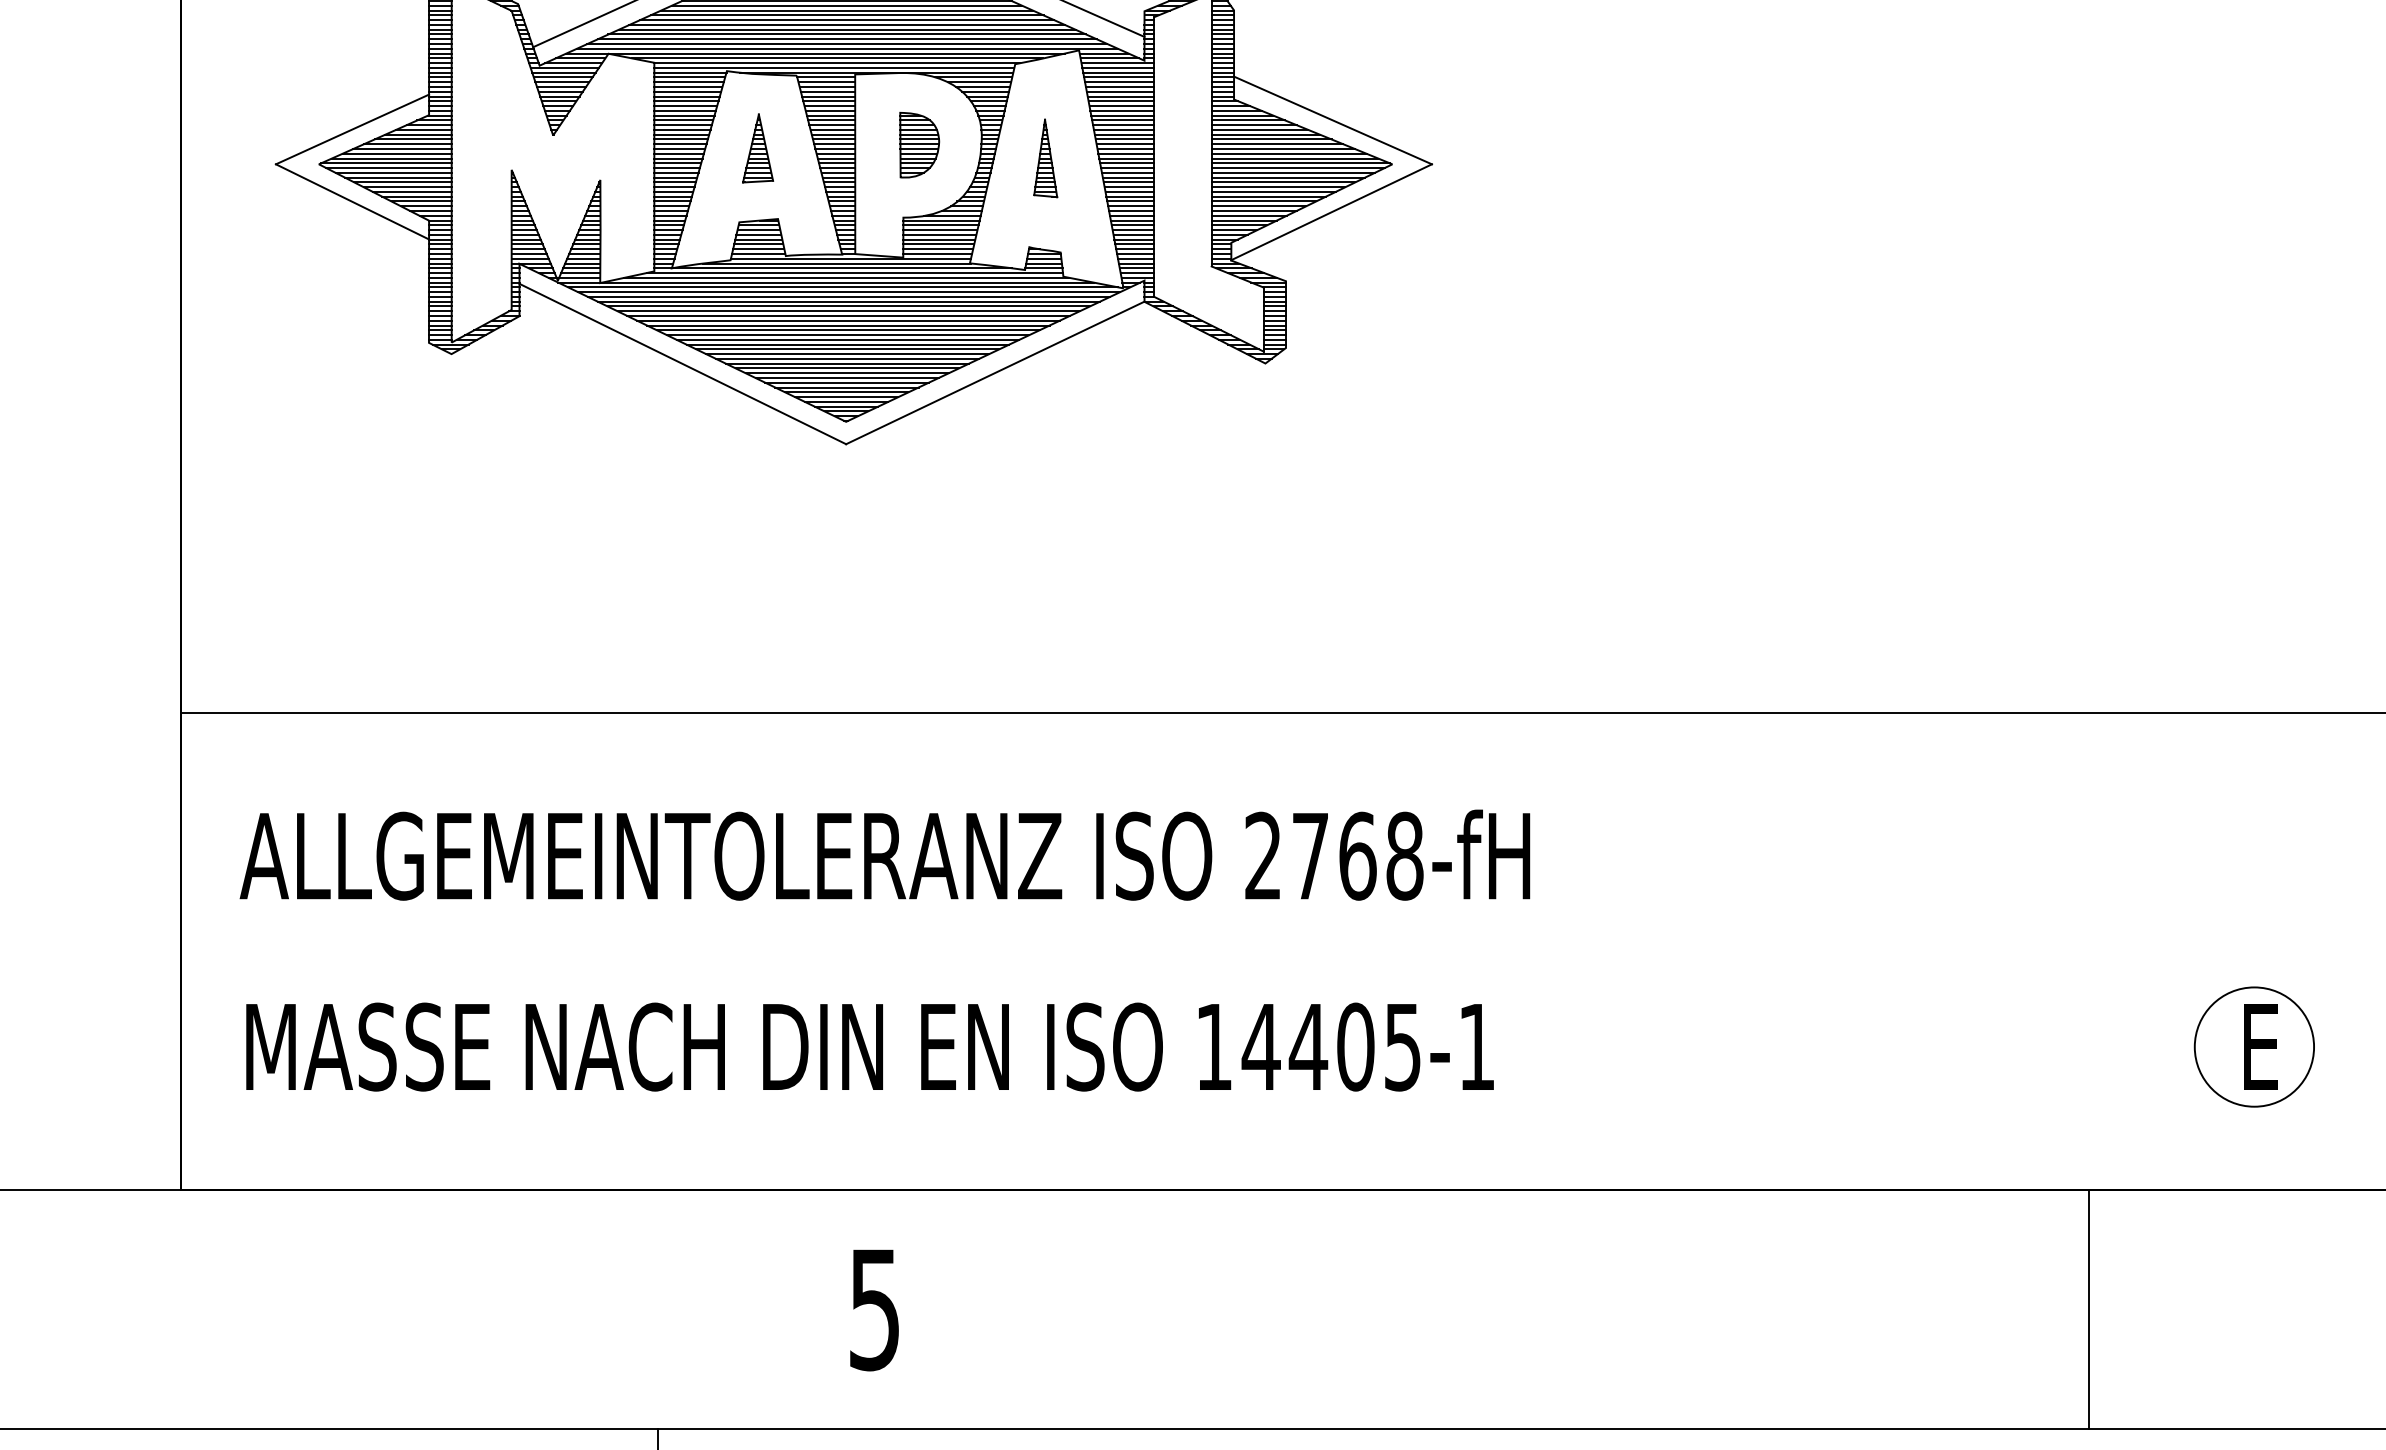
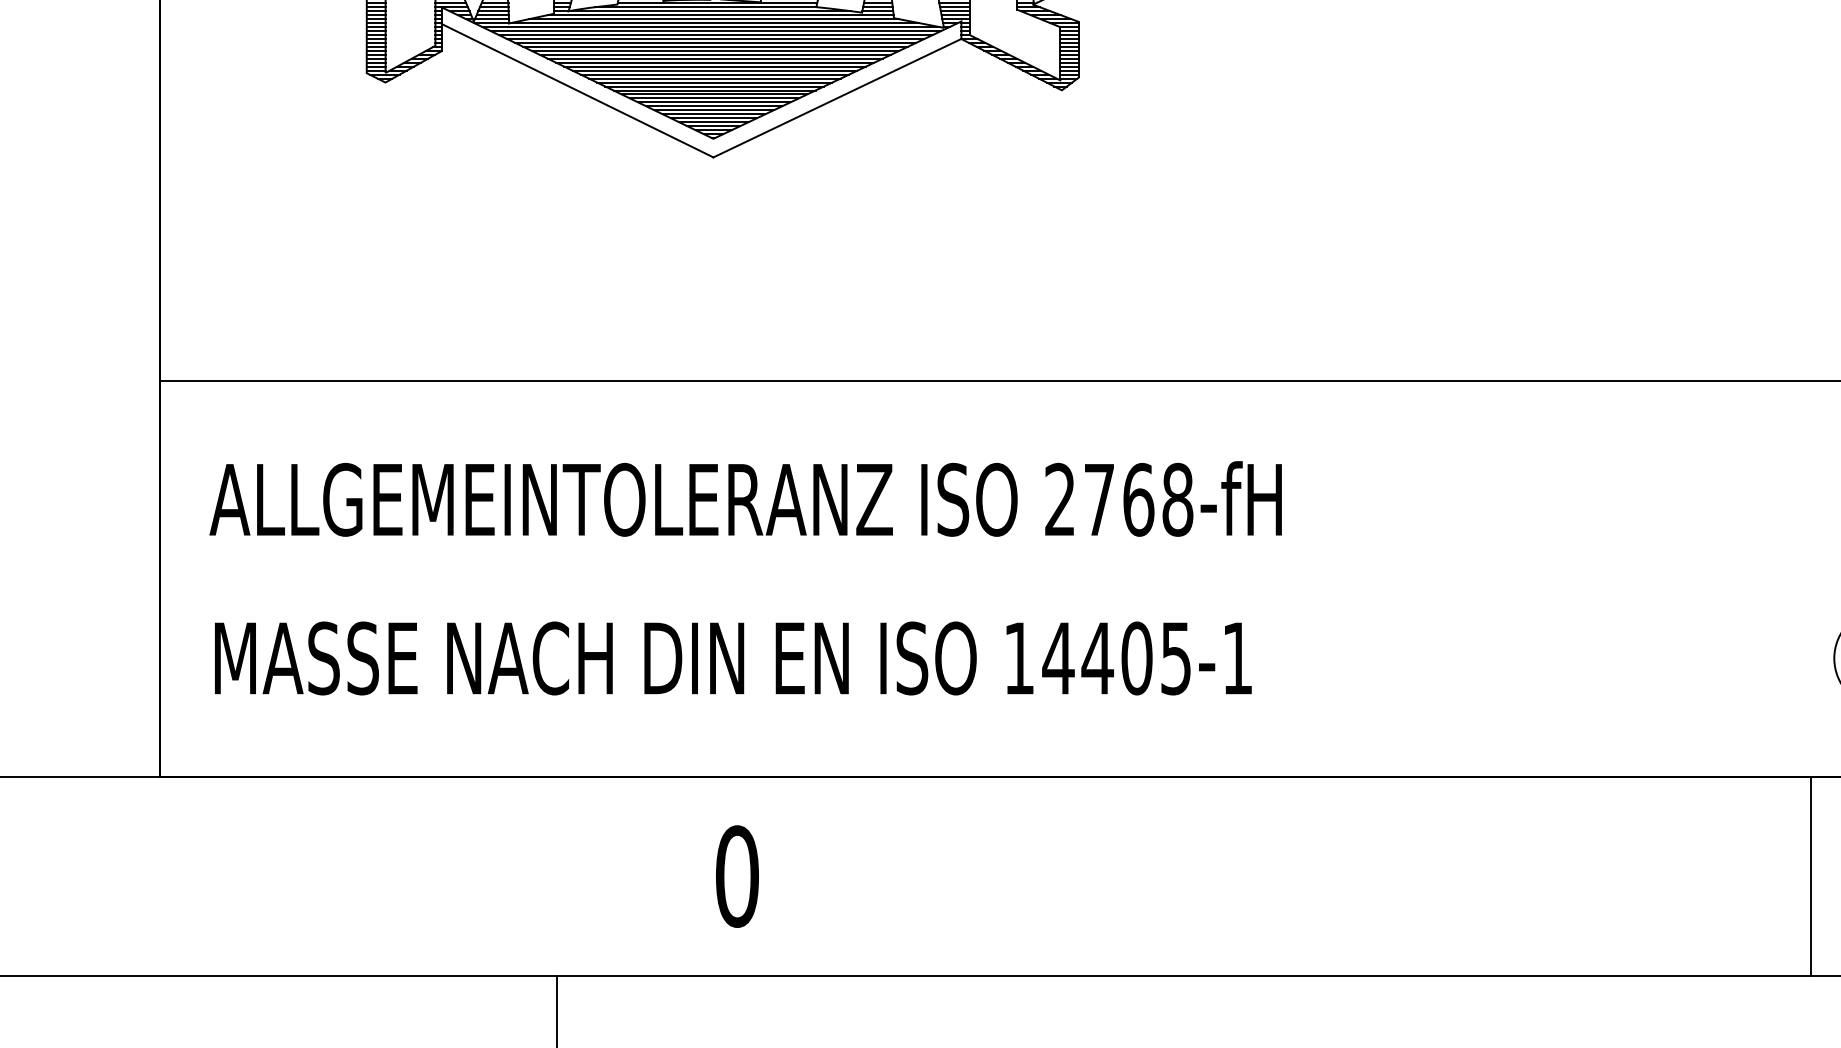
text: (874, 1309) -> (737, 876), 5 -> 0
line: (2089, 1309) -> (1810, 876), moved

